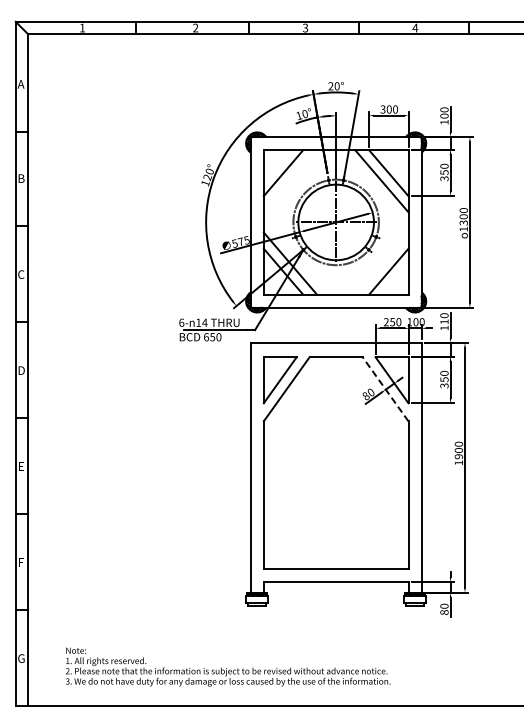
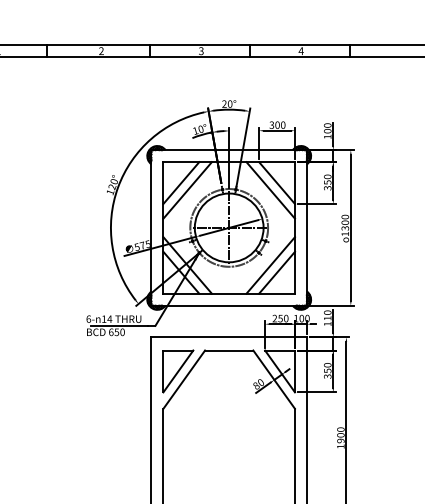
line: (290, 181) -> (187, 190), added
line: (381, 263) -> (270, 265), added
line: (385, 388) -> (274, 378), dashed -> solid

